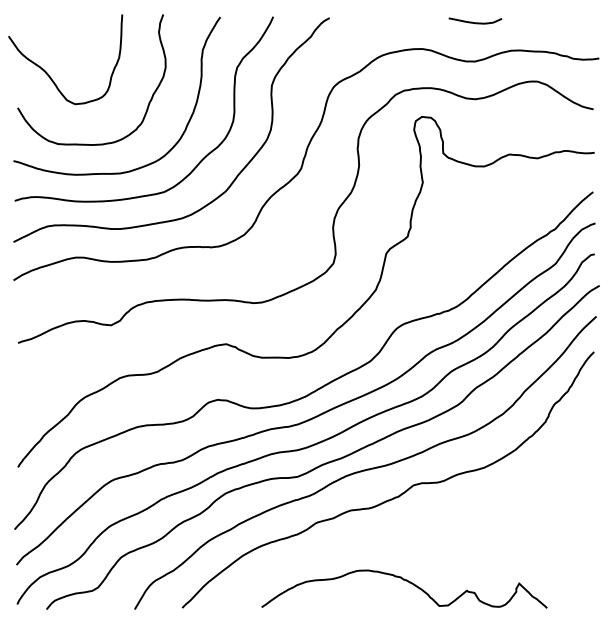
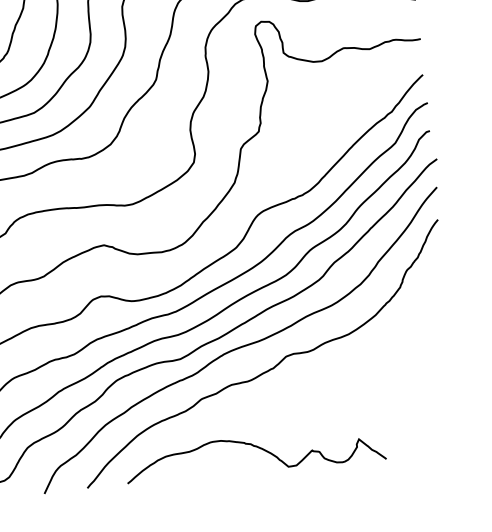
curve: (409, 583) -> (259, 449), moved

